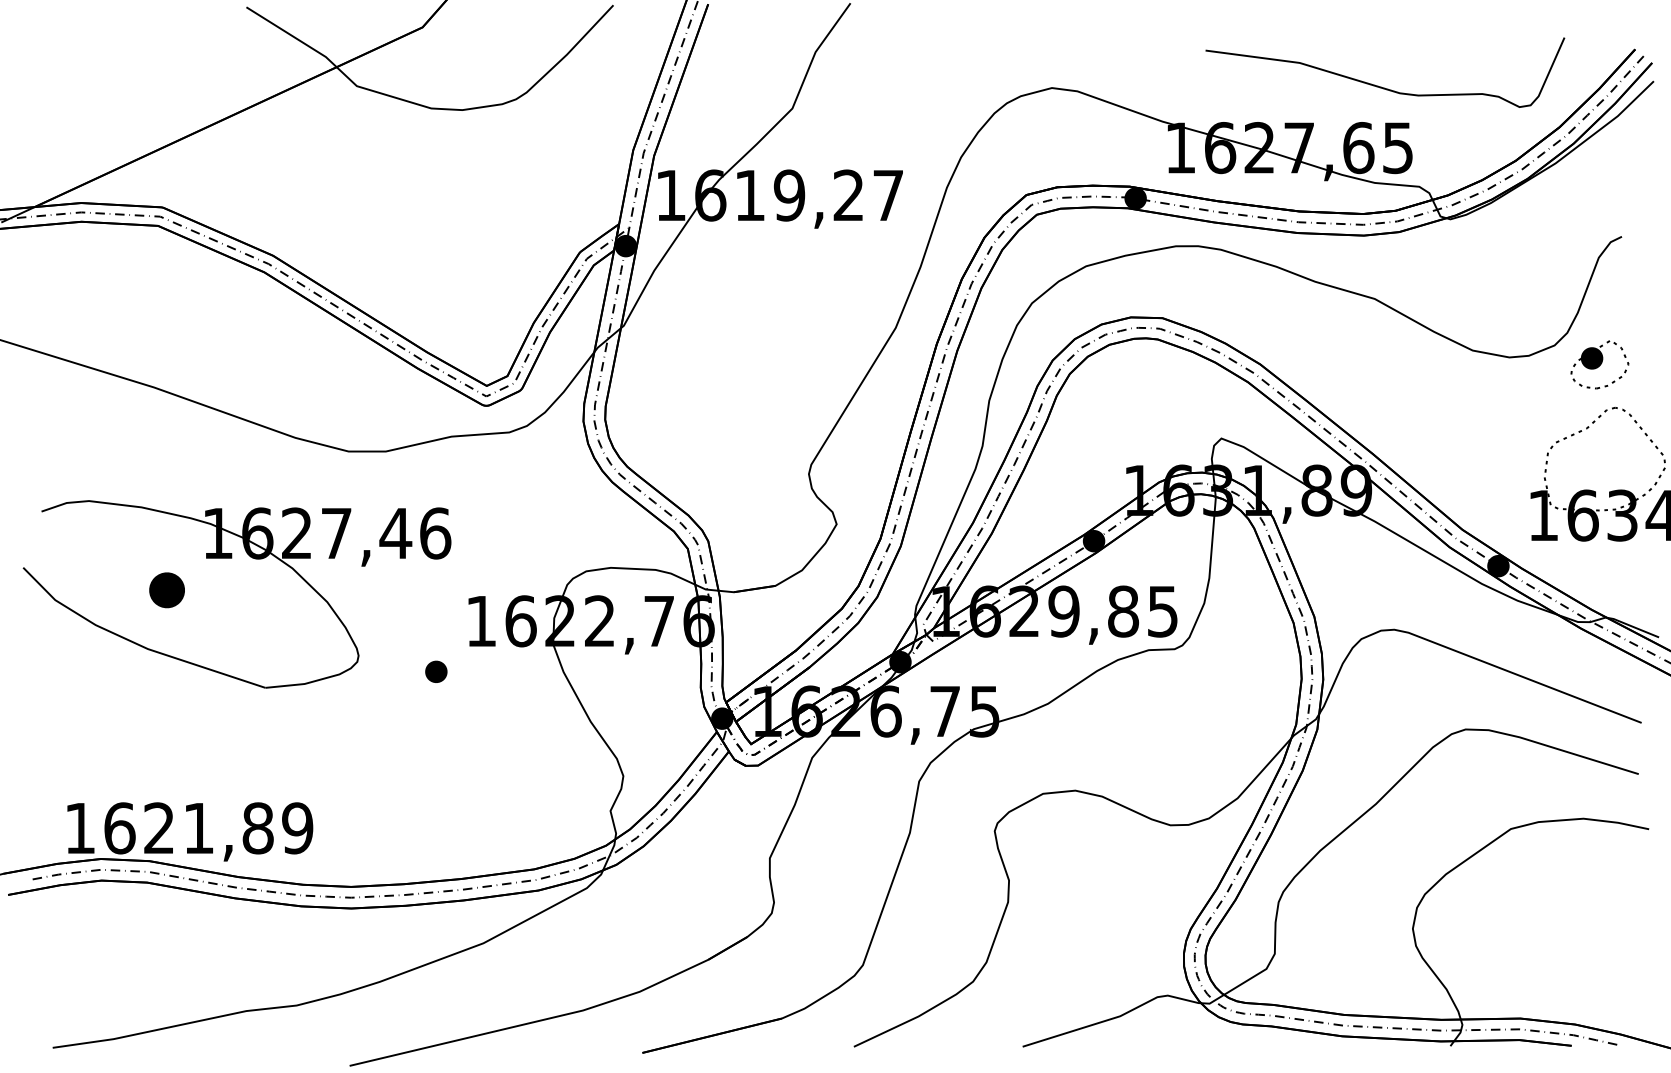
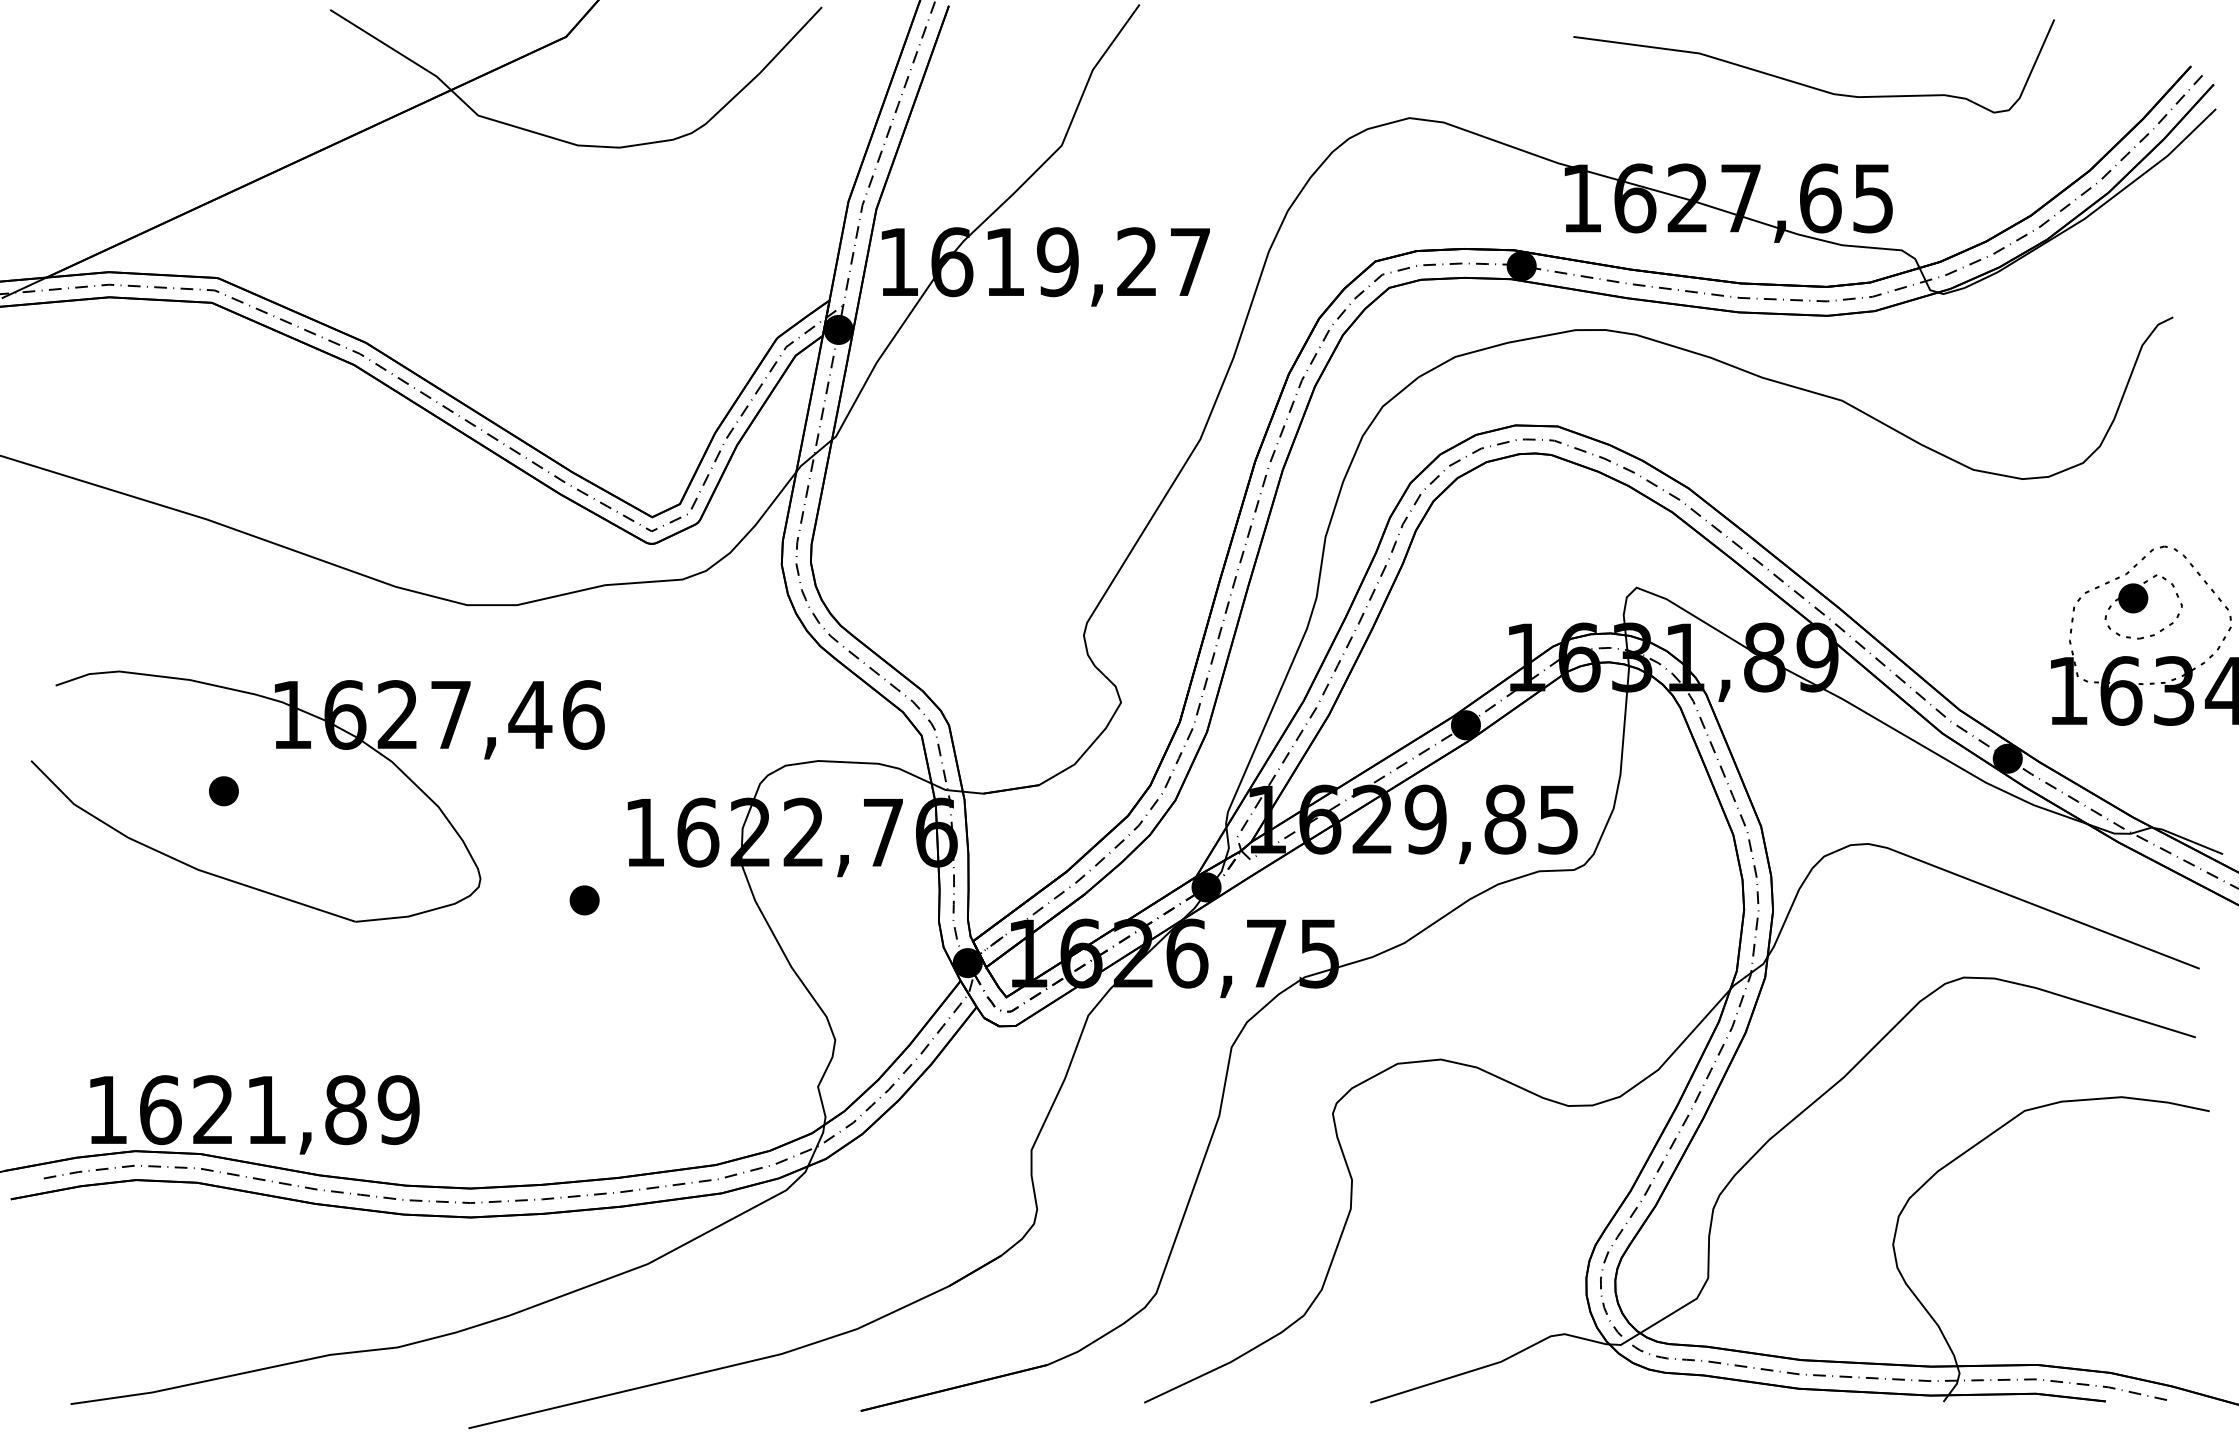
curve: (1379, 86) -> (1806, 84), moved
part: (1599, 364) -> (2143, 606), moved
part: (166, 590) -> (223, 791), size x0.62

